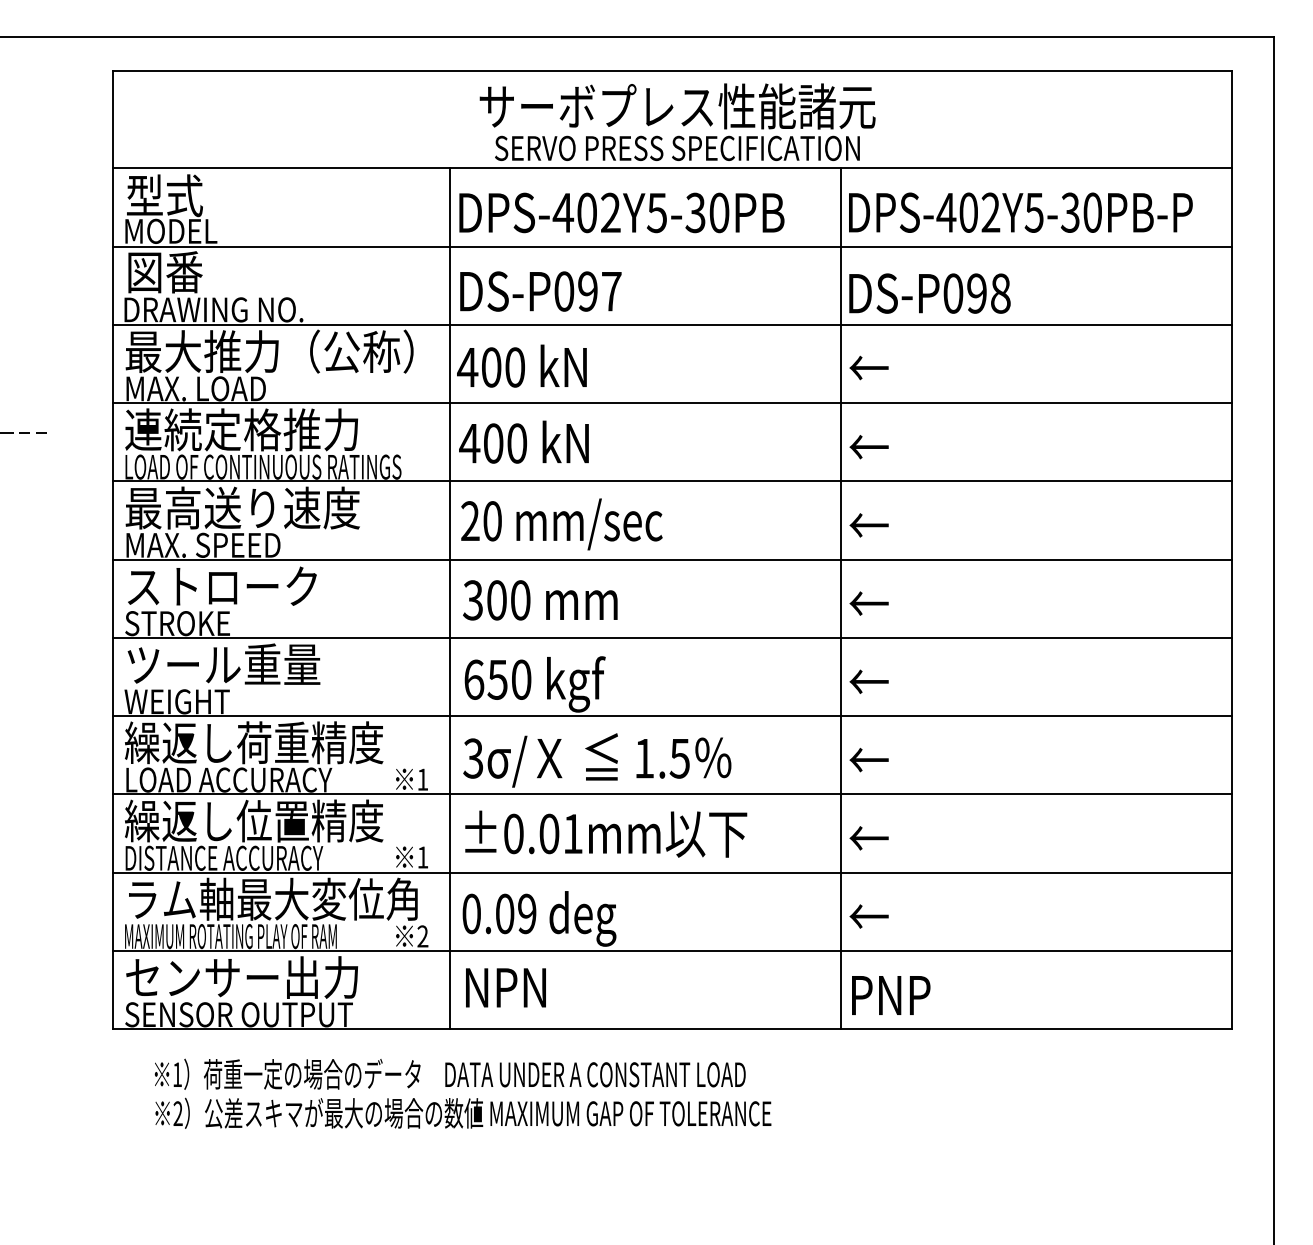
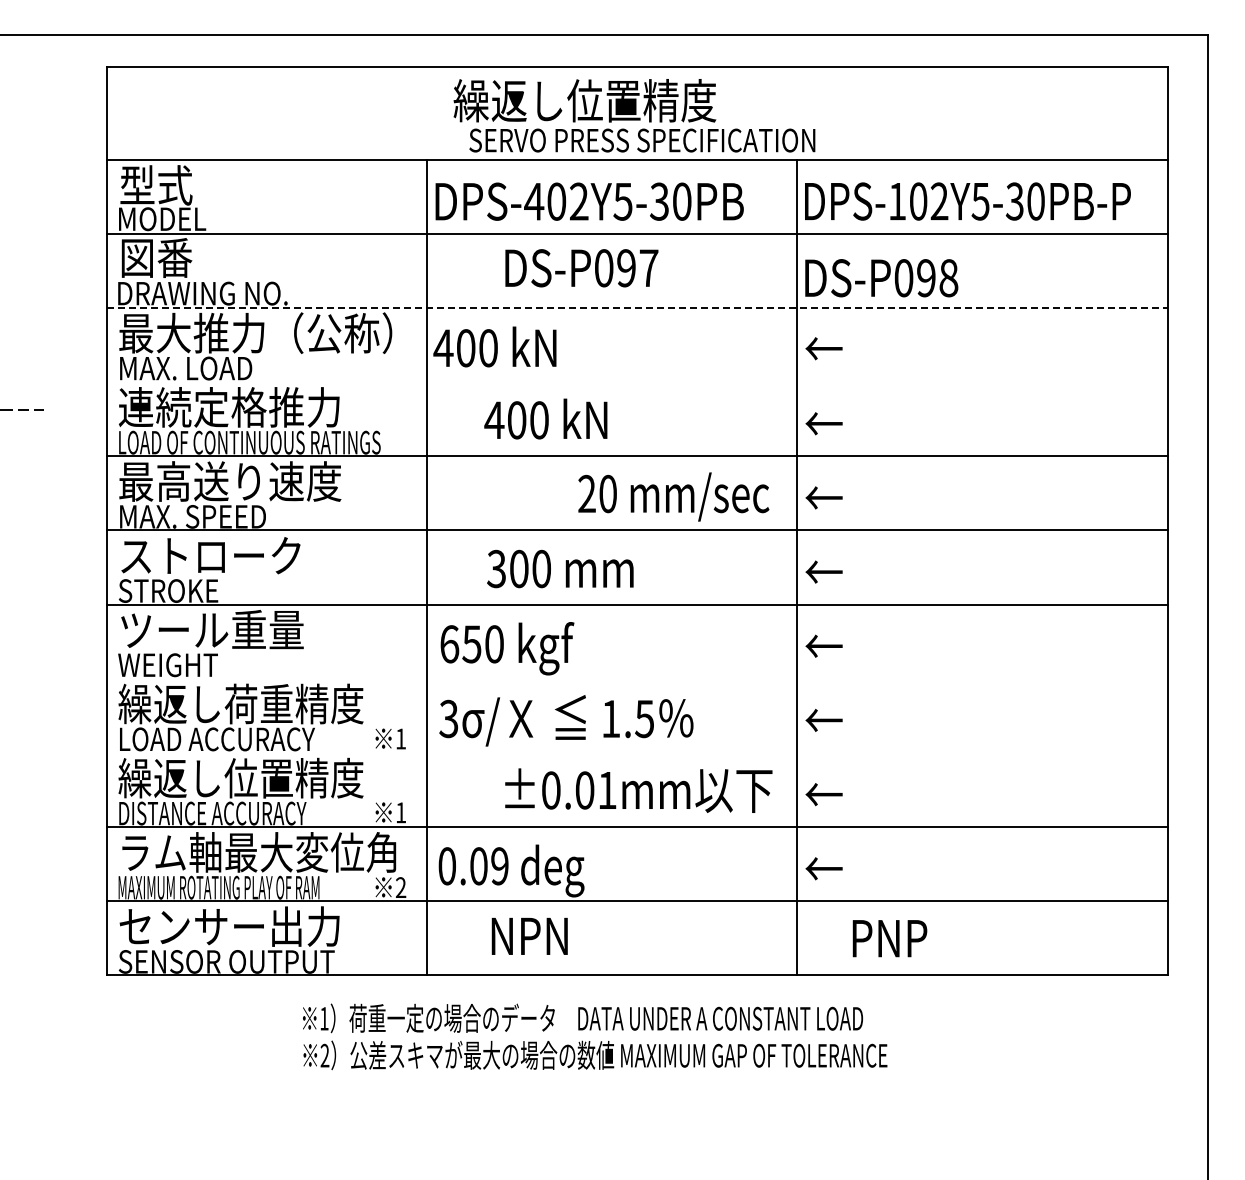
text: (676, 106) -> (641, 100), サーボプレス性能諸元 -> 繰返し位置精度
text: (945, 212) -> (896, 201), DPS-402Y5-30PB-P -> DPS-102Y5-30PB-P
text: (540, 291) -> (581, 268), moved
line: (672, 324) -> (637, 307), solid -> dashed
line: (672, 403) -> (637, 382), removed
text: (523, 441) -> (545, 418), moved
text: (561, 523) -> (673, 496), moved
text: (540, 599) -> (560, 568), moved
line: (672, 715) -> (637, 678), removed
line: (672, 793) -> (637, 752), removed
text: (605, 833) -> (638, 790), moved
text: (505, 986) -> (529, 935), moved
text: (890, 995) -> (889, 938), moved
text: (463, 1093) -> (595, 1036), moved

